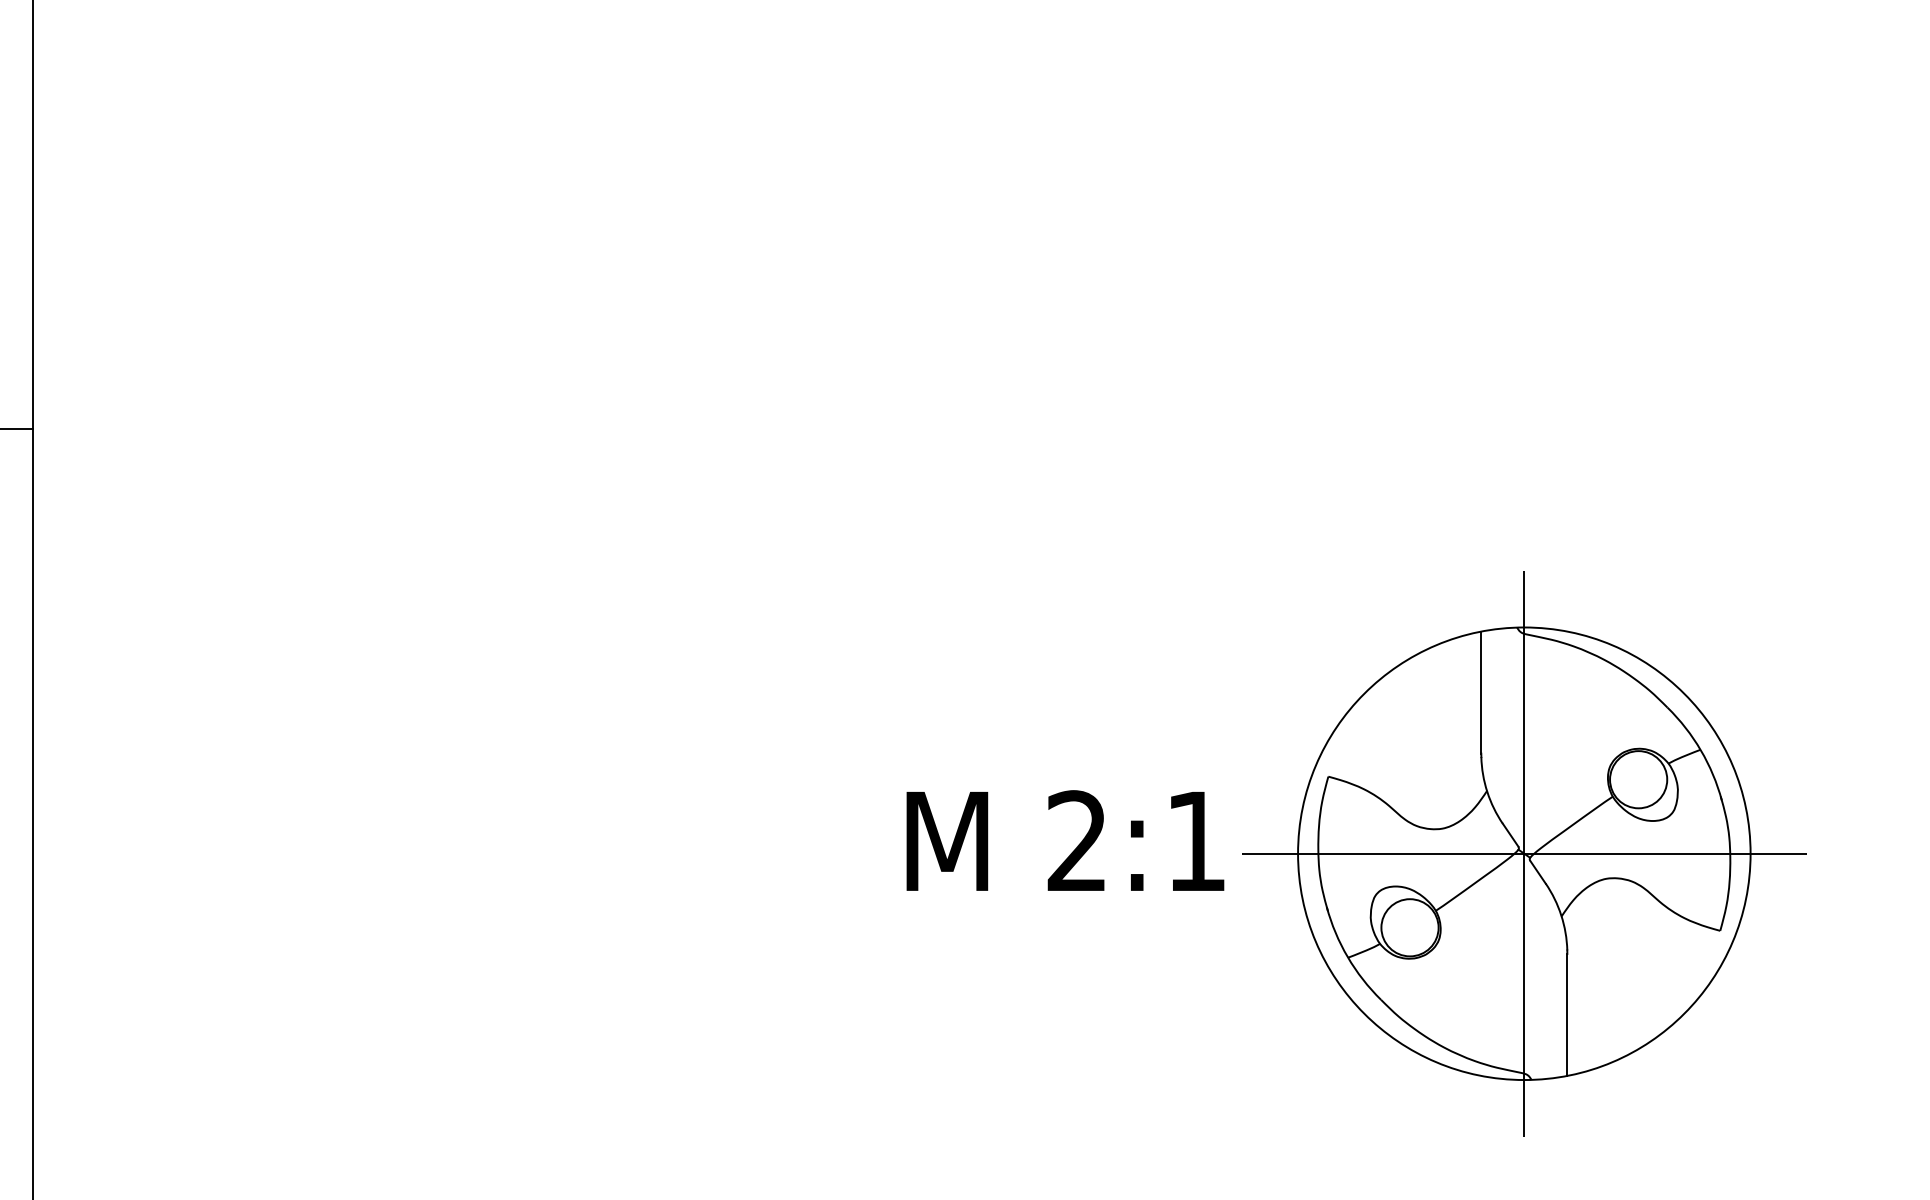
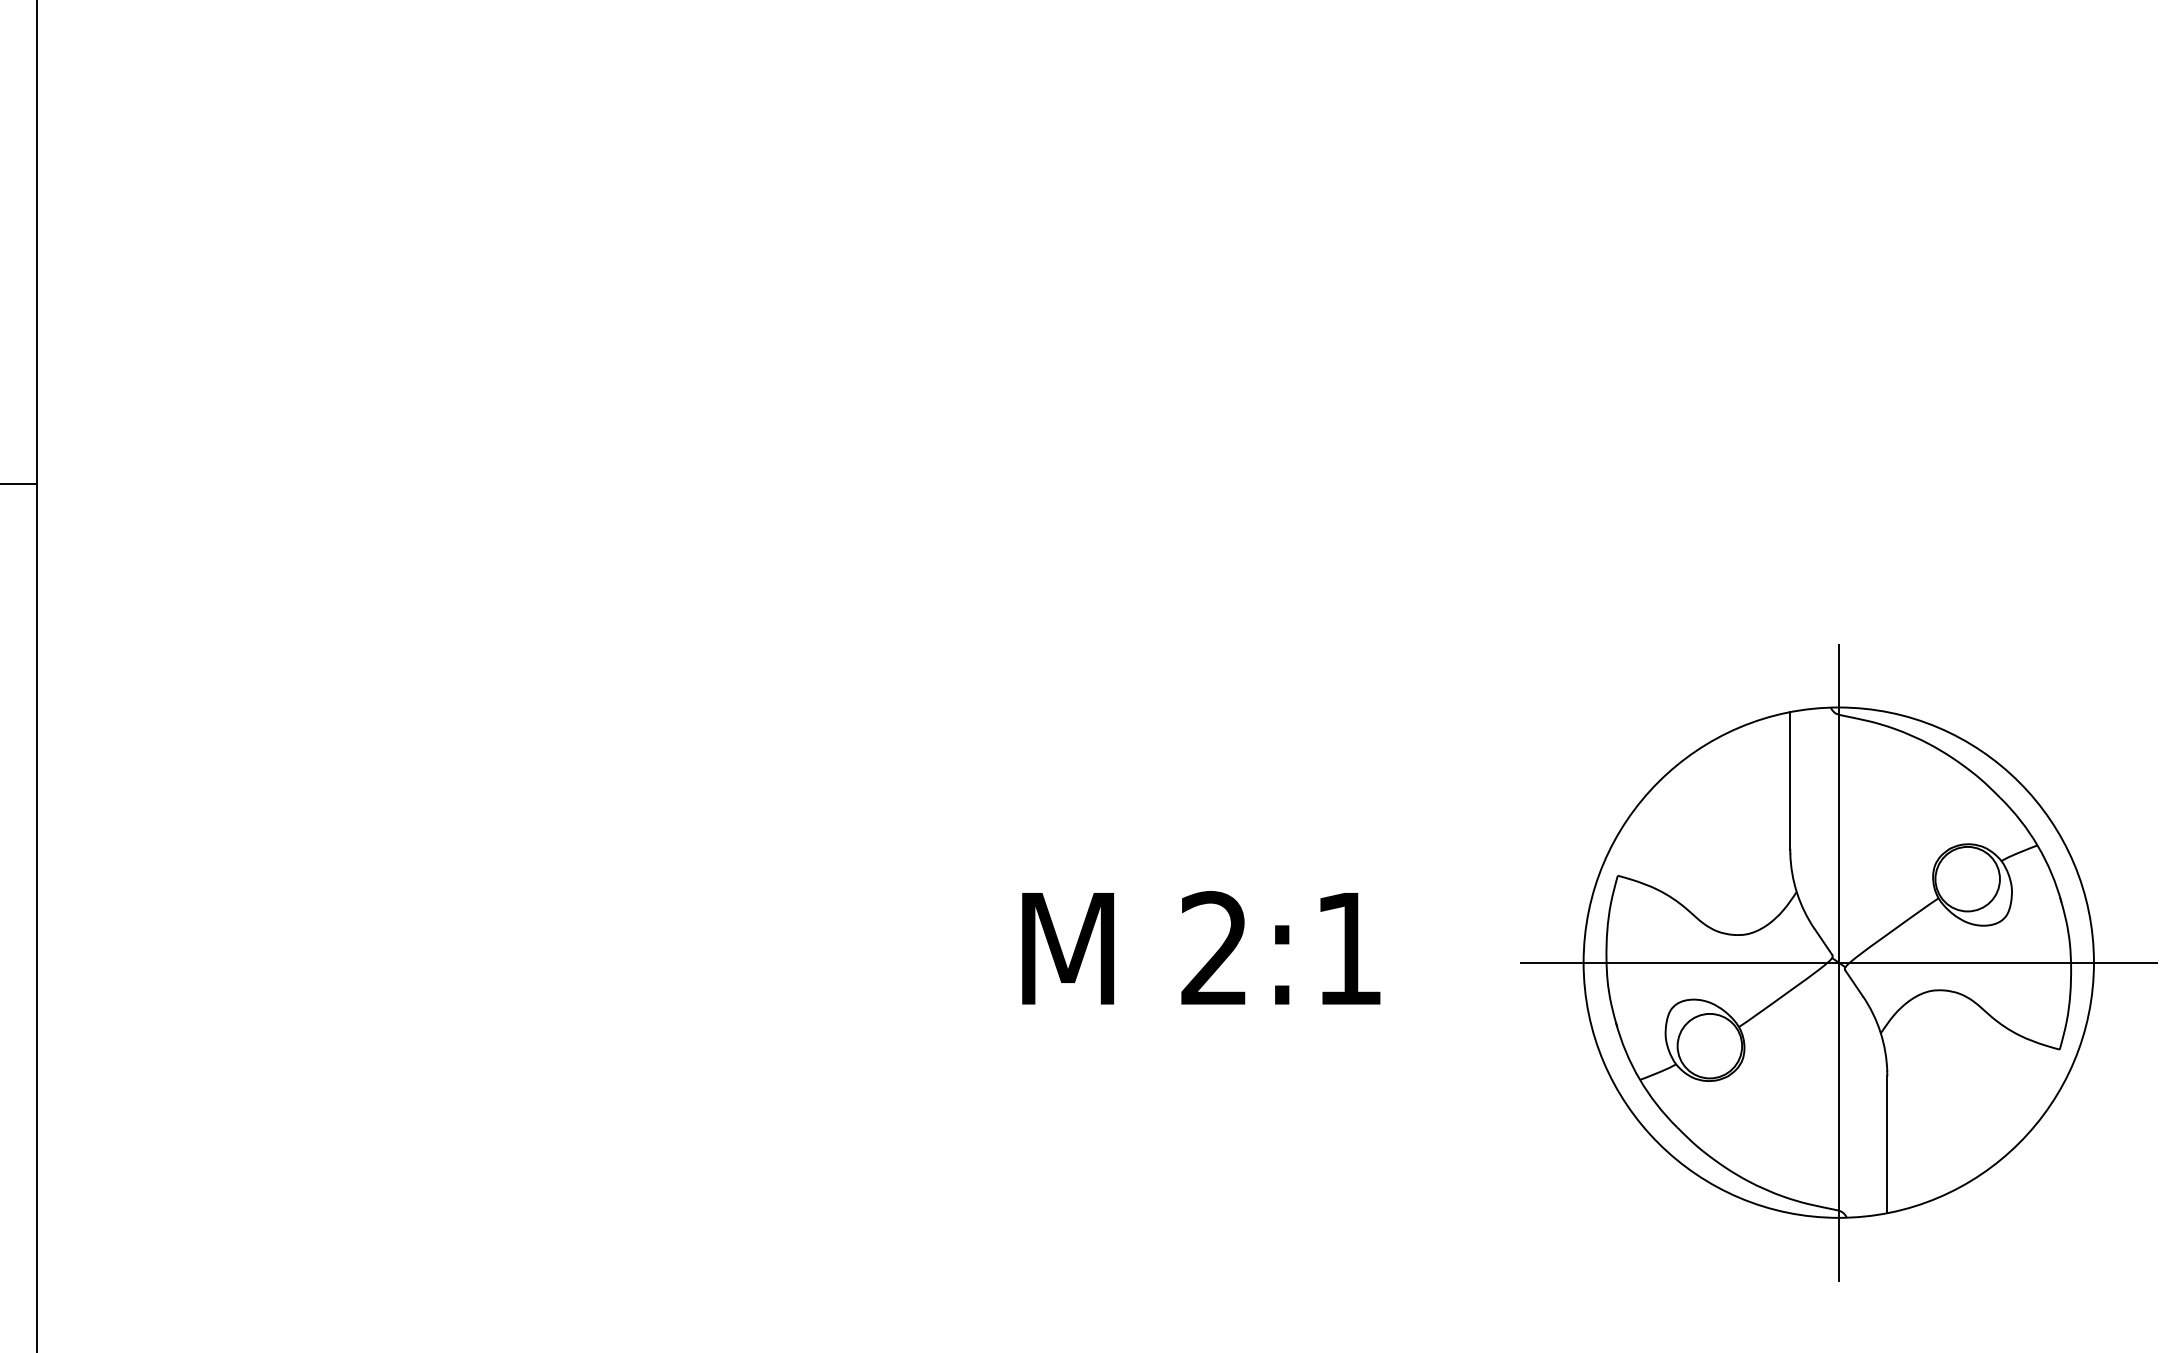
part: (1524, 853) -> (1838, 962), moved

